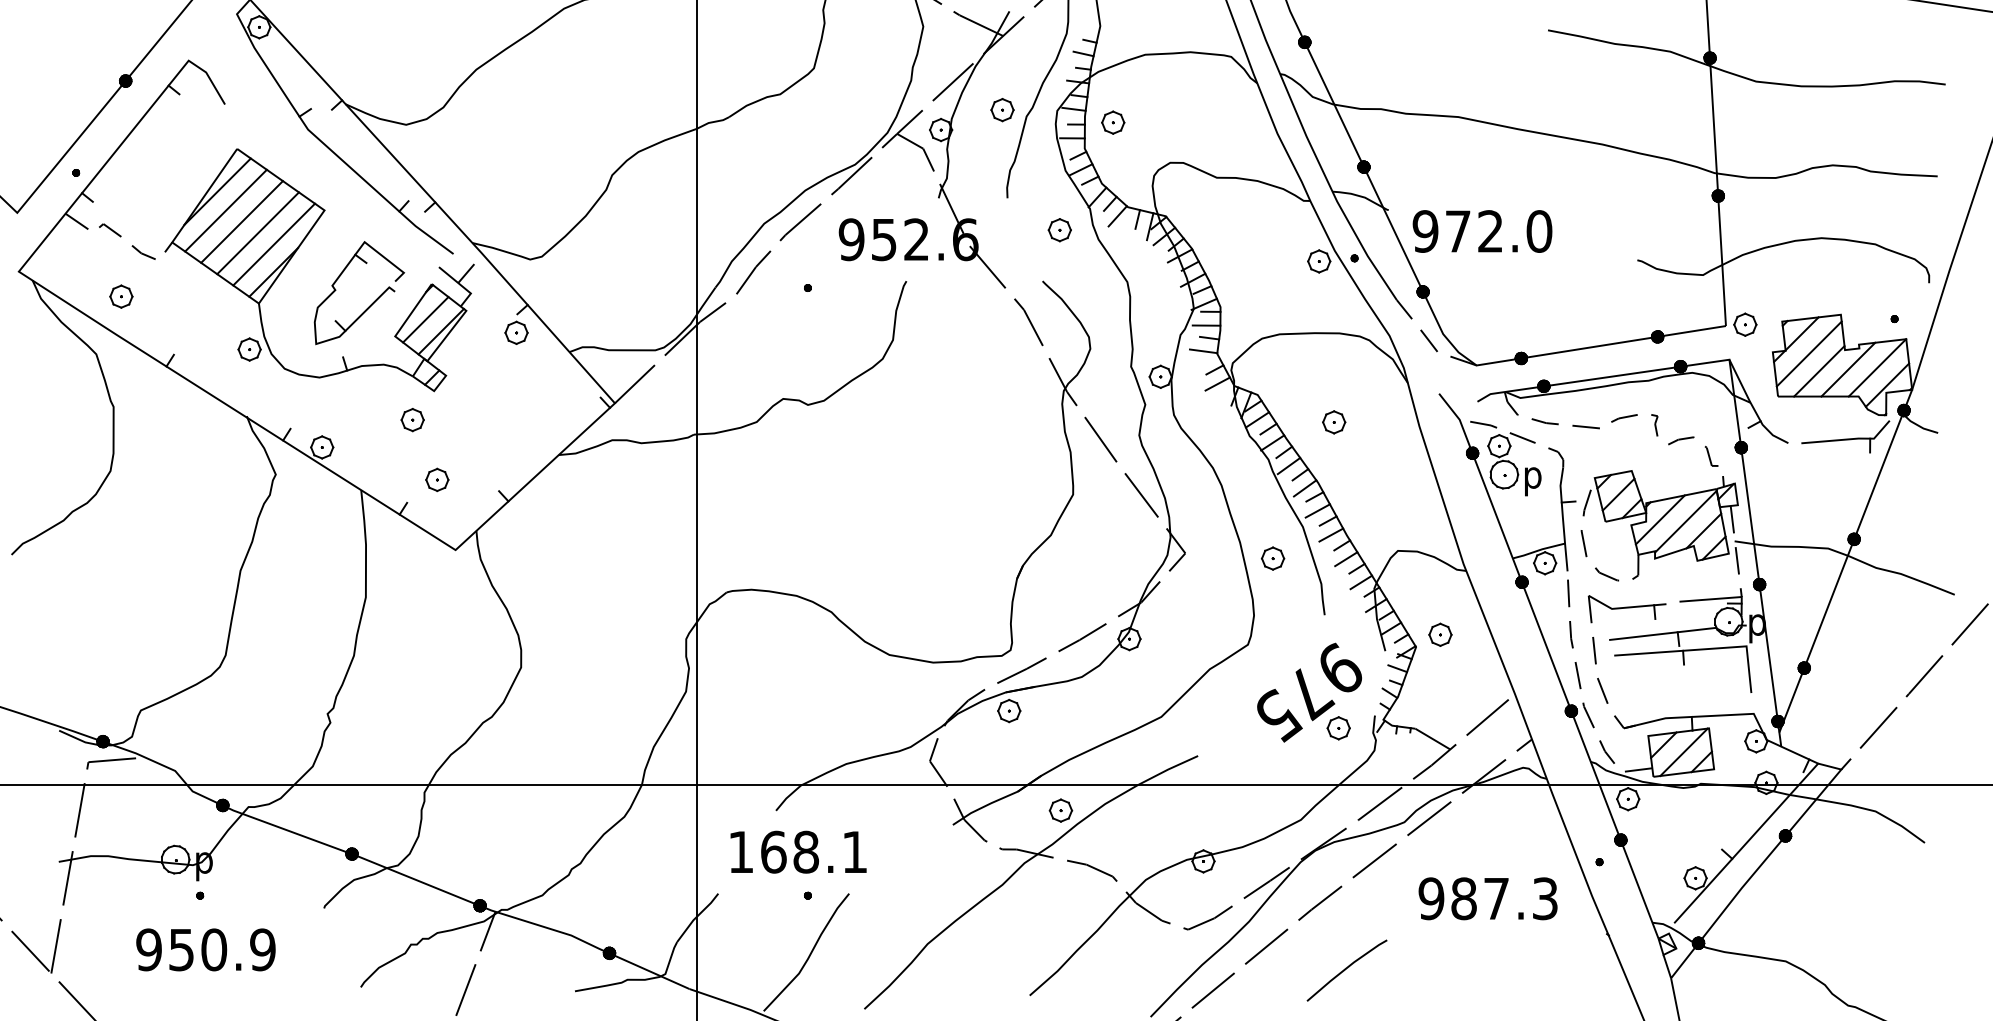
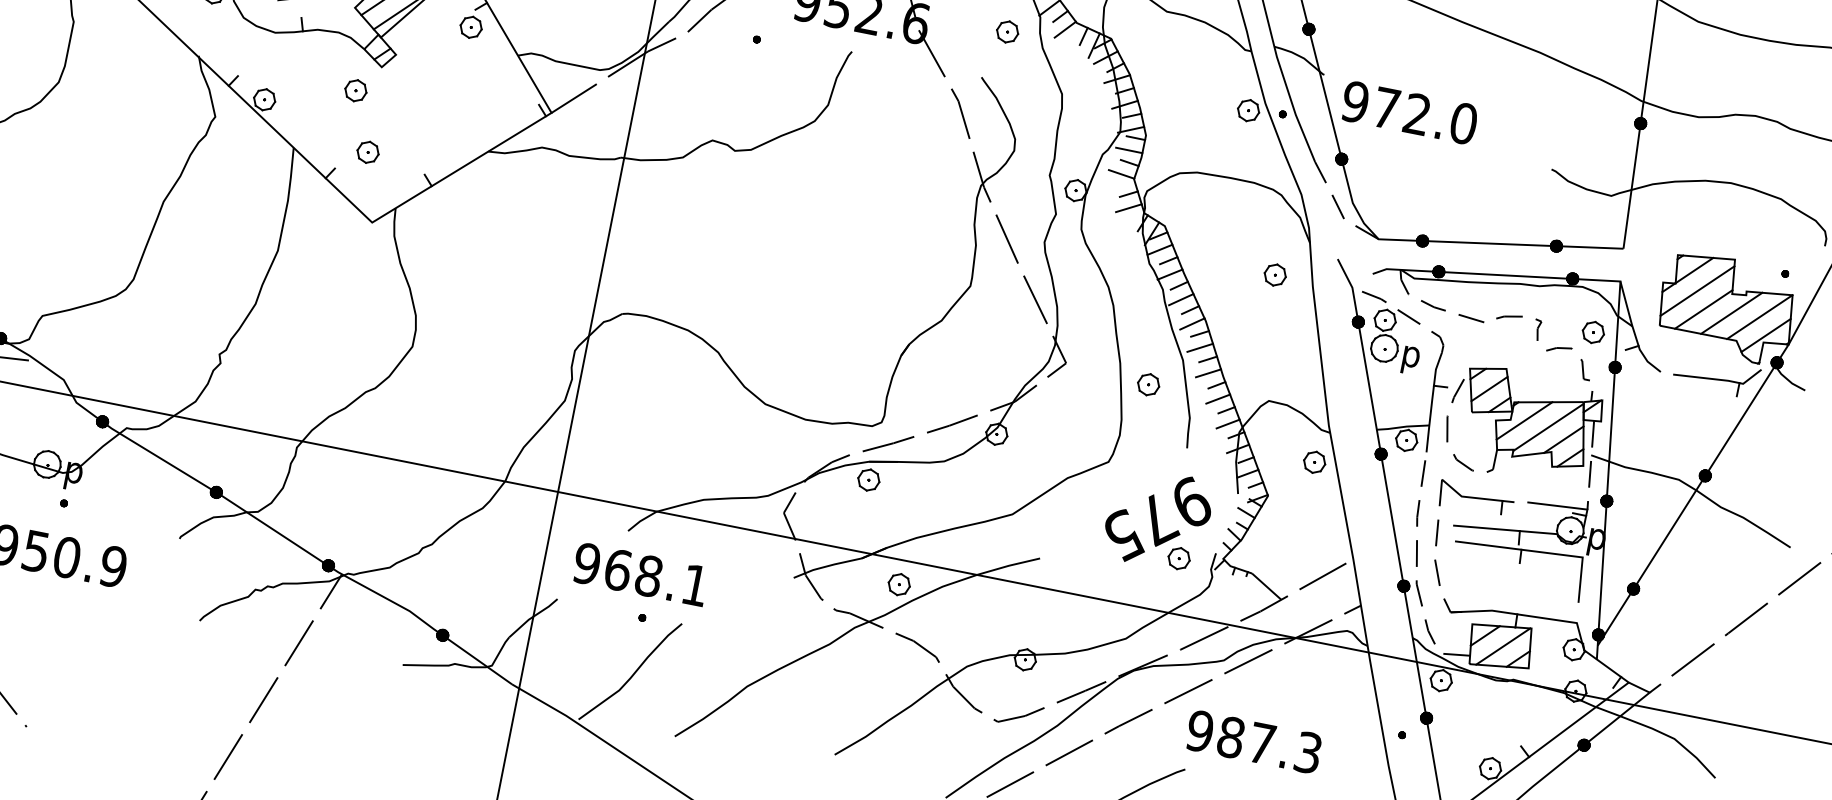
part: (1745, 324) -> (1593, 332), moved
part: (1334, 422) -> (1275, 275), moved
part: (1440, 634) -> (1314, 462), moved
text: (740, 851) -> (586, 563), 168.1 -> 968.1
text: (1487, 898) -> (1253, 741), moved

